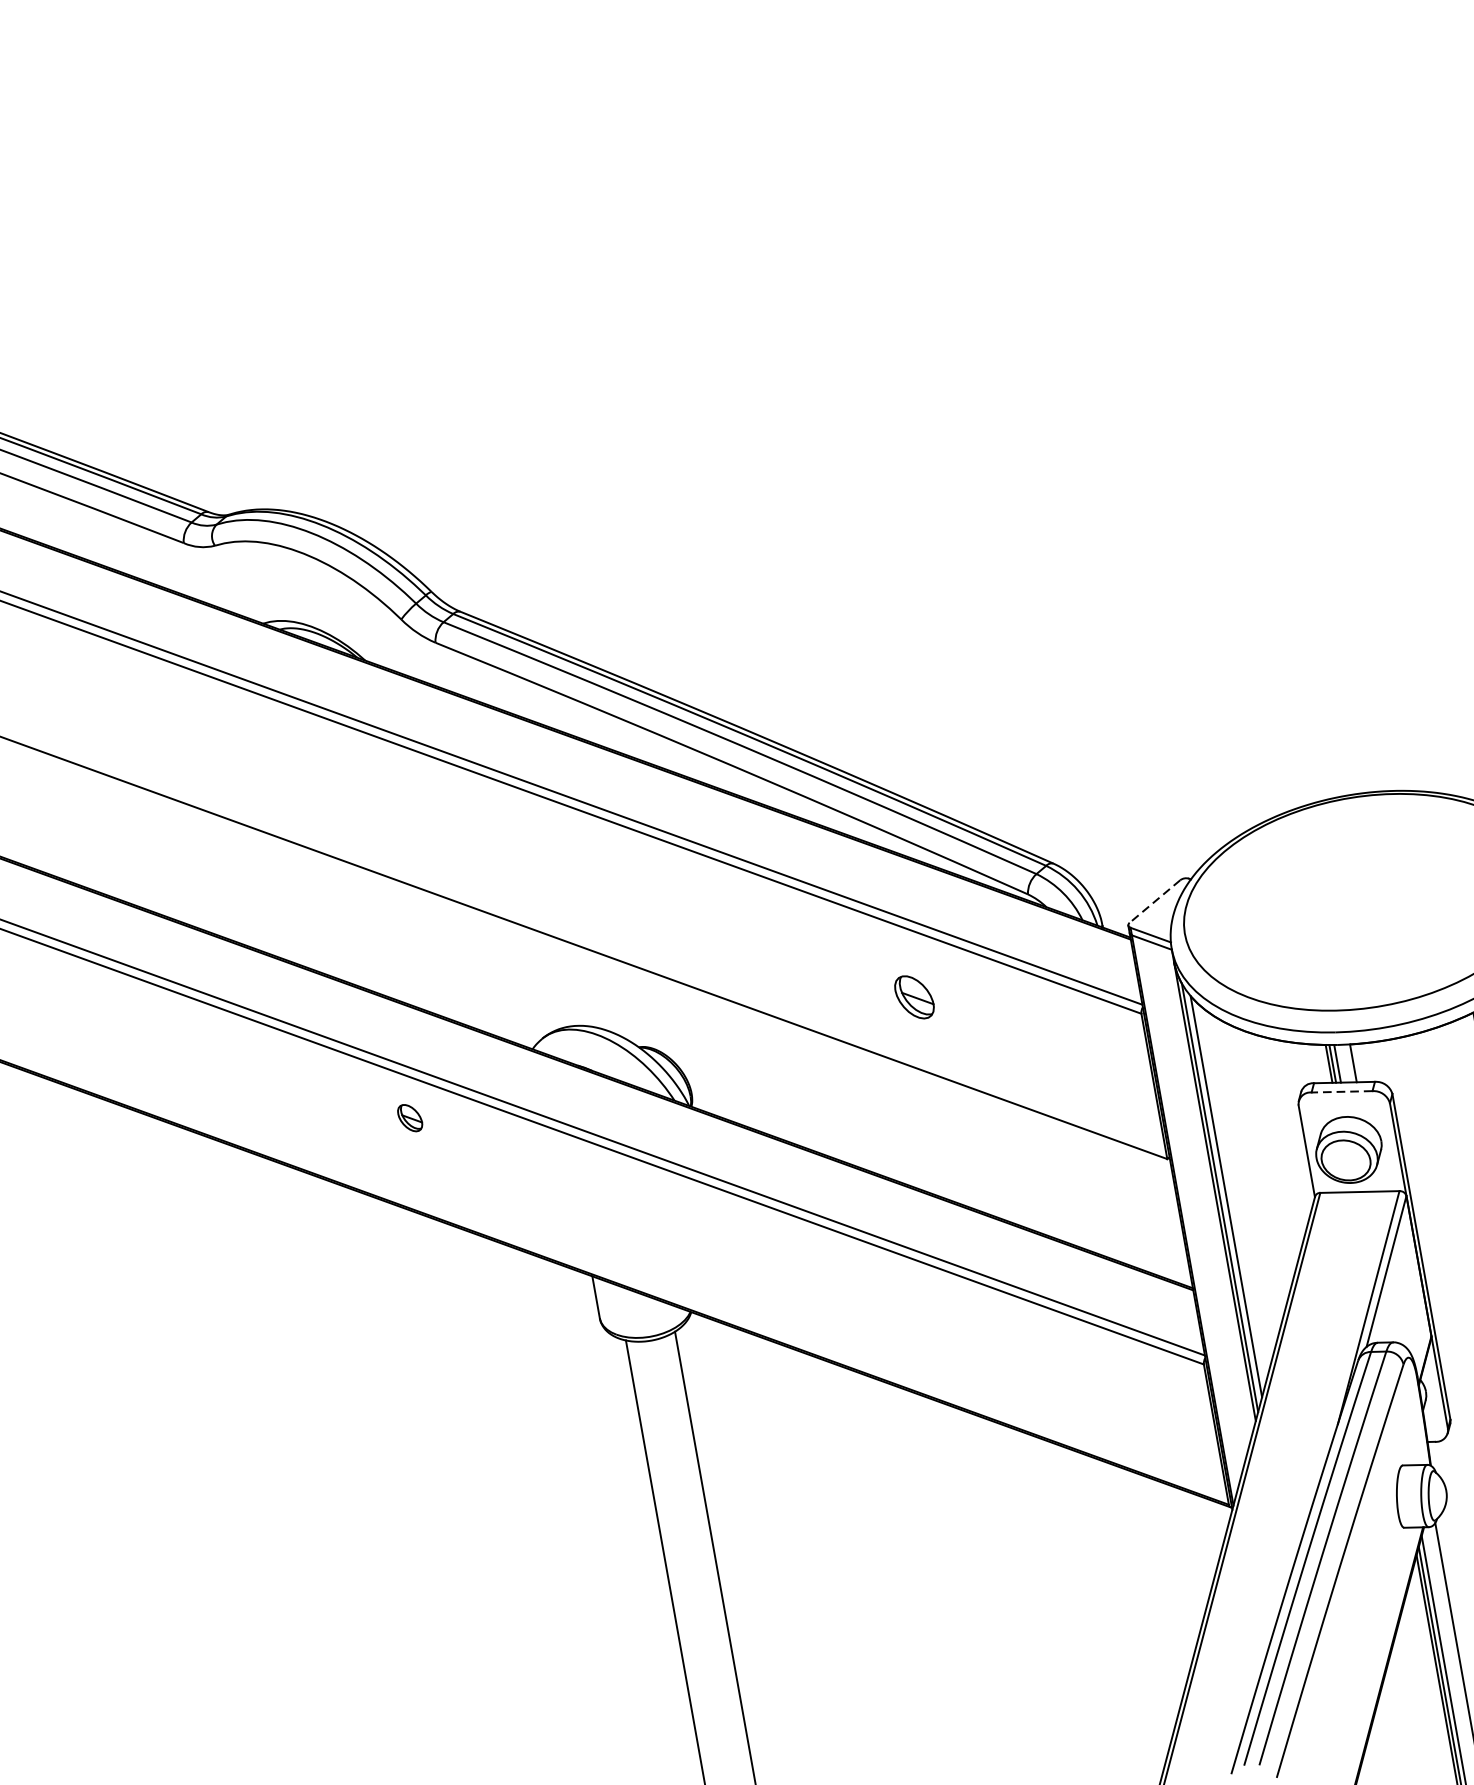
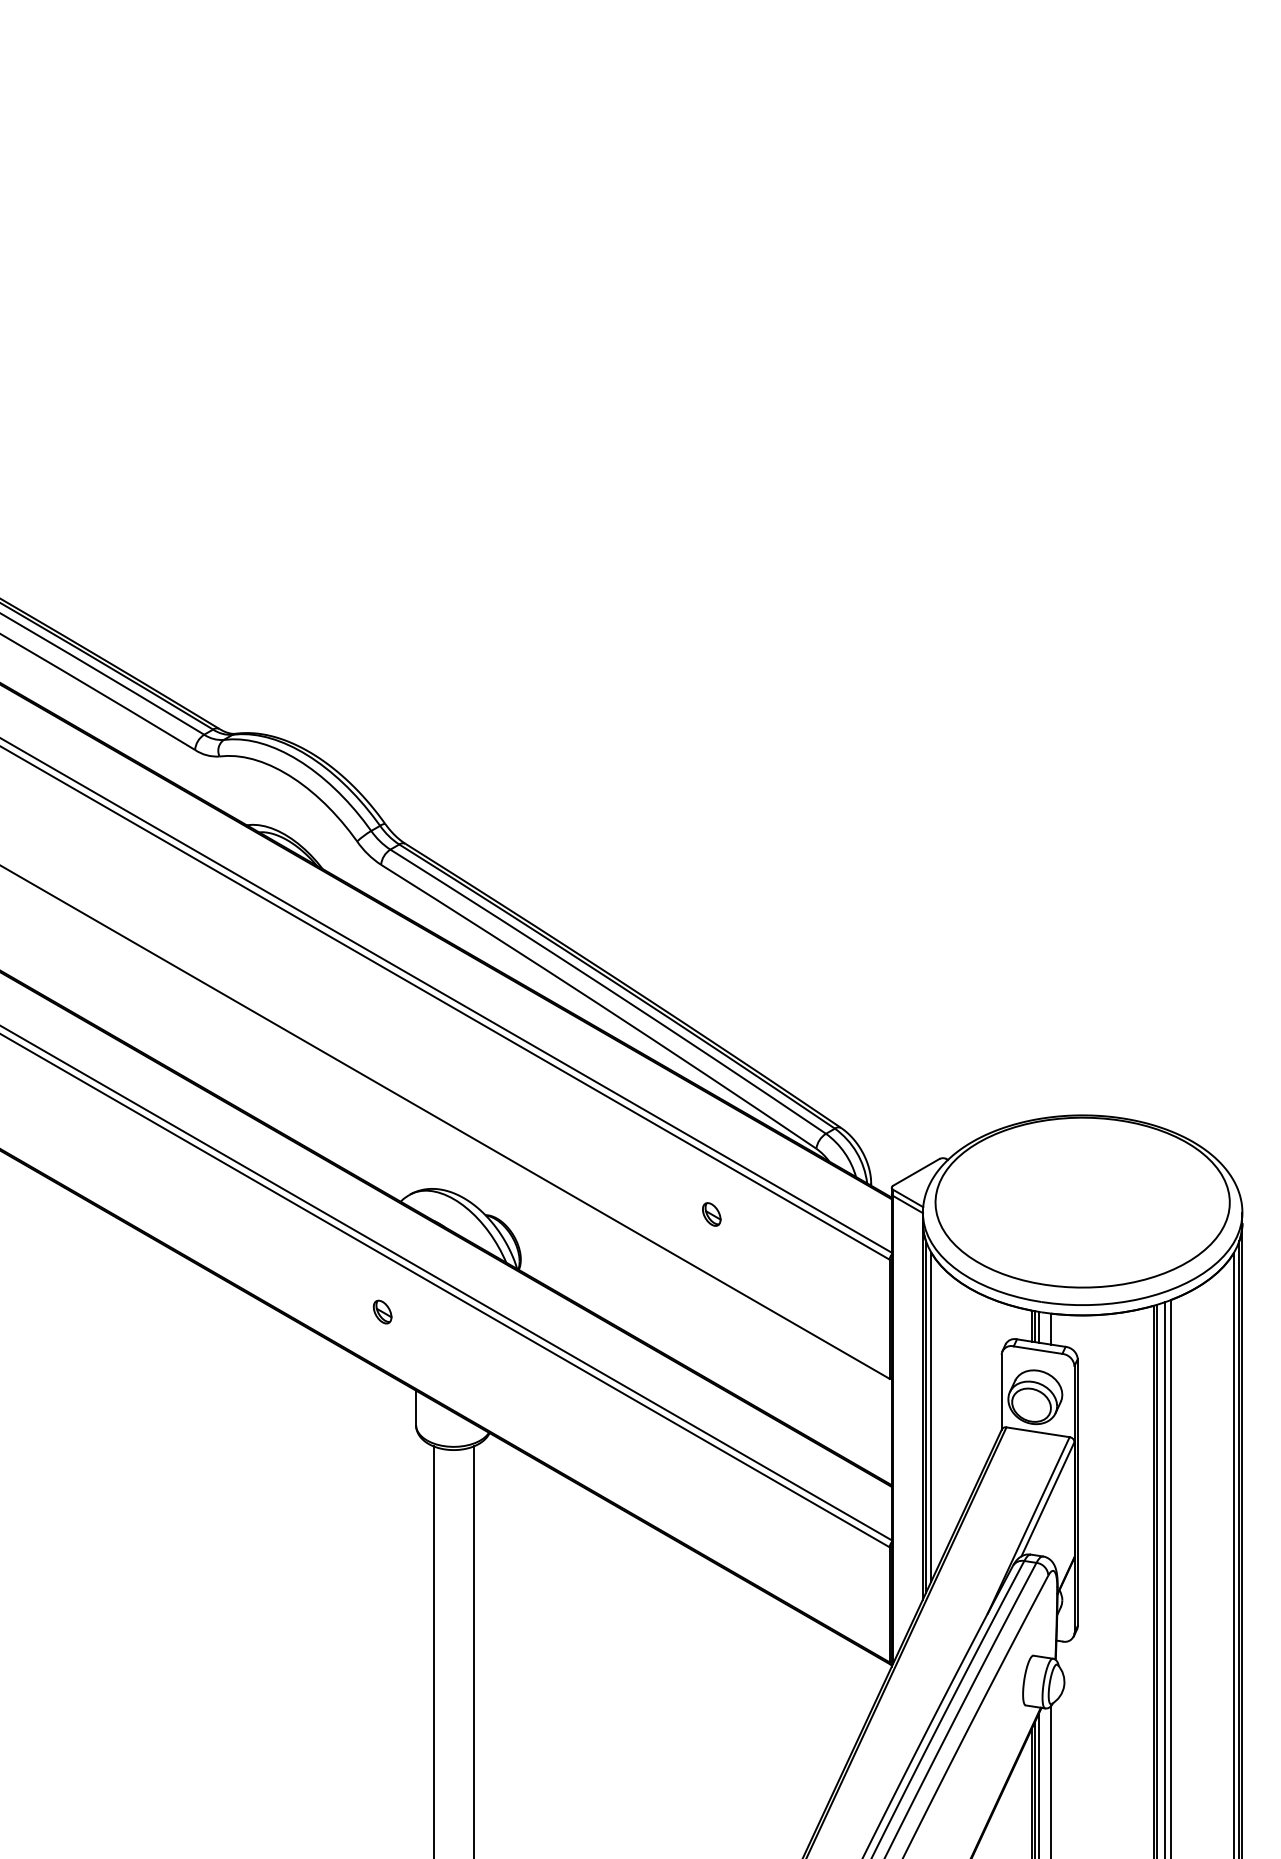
line: (1155, 901) -> (916, 1172), dashed -> solid
part: (914, 997) -> (711, 1214), size x0.62
line: (1342, 1092) -> (1038, 1350), dashed -> solid
part: (409, 1117) -> (382, 1311), moved

